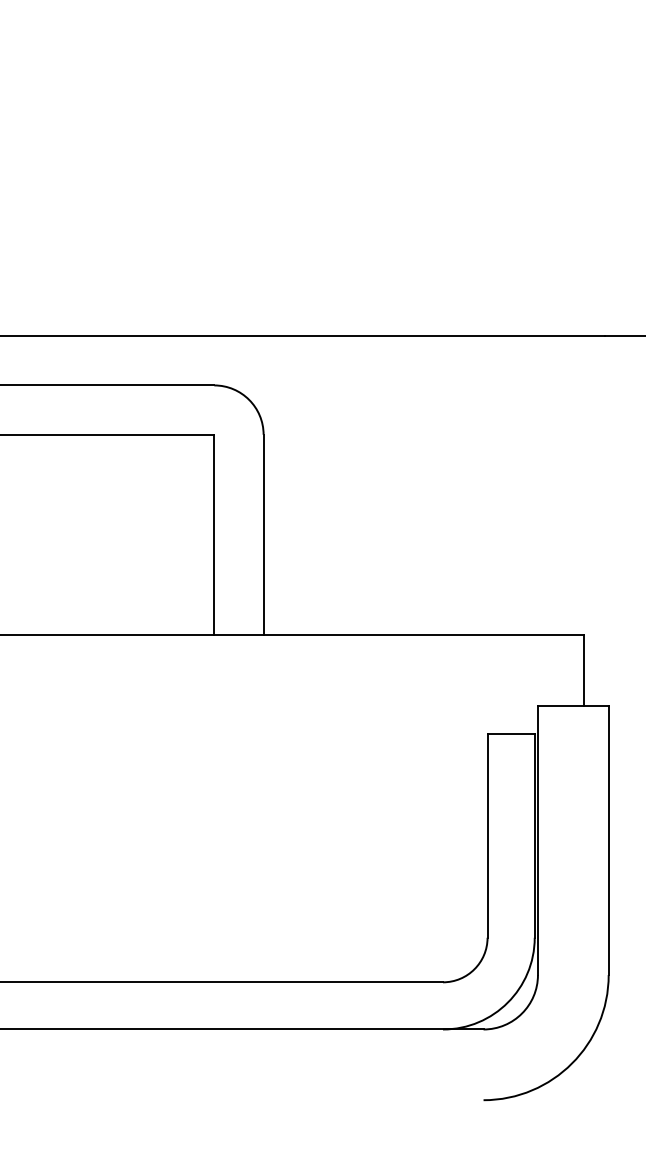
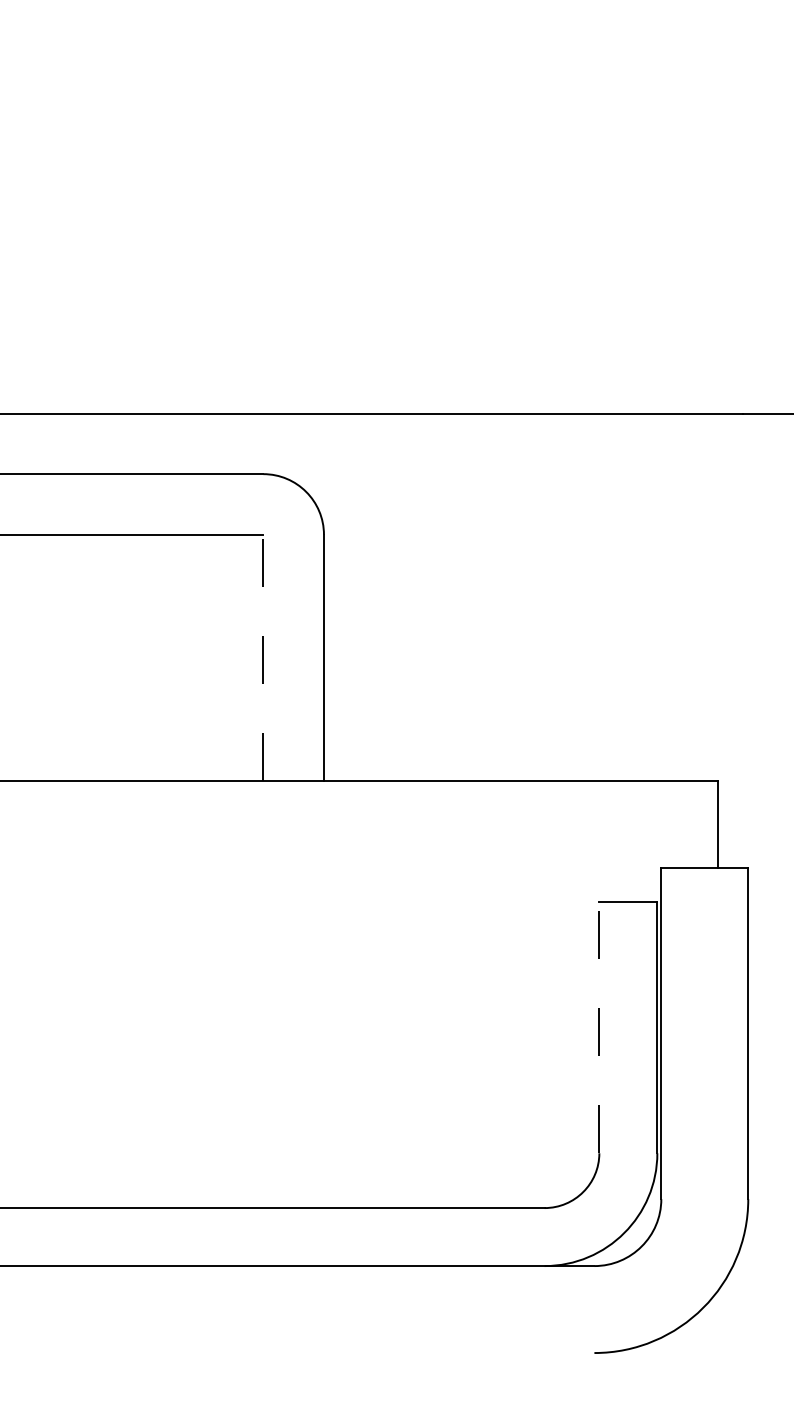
line: (214, 534) -> (263, 657), solid -> dashed
line: (487, 835) -> (599, 1027), solid -> dashed

